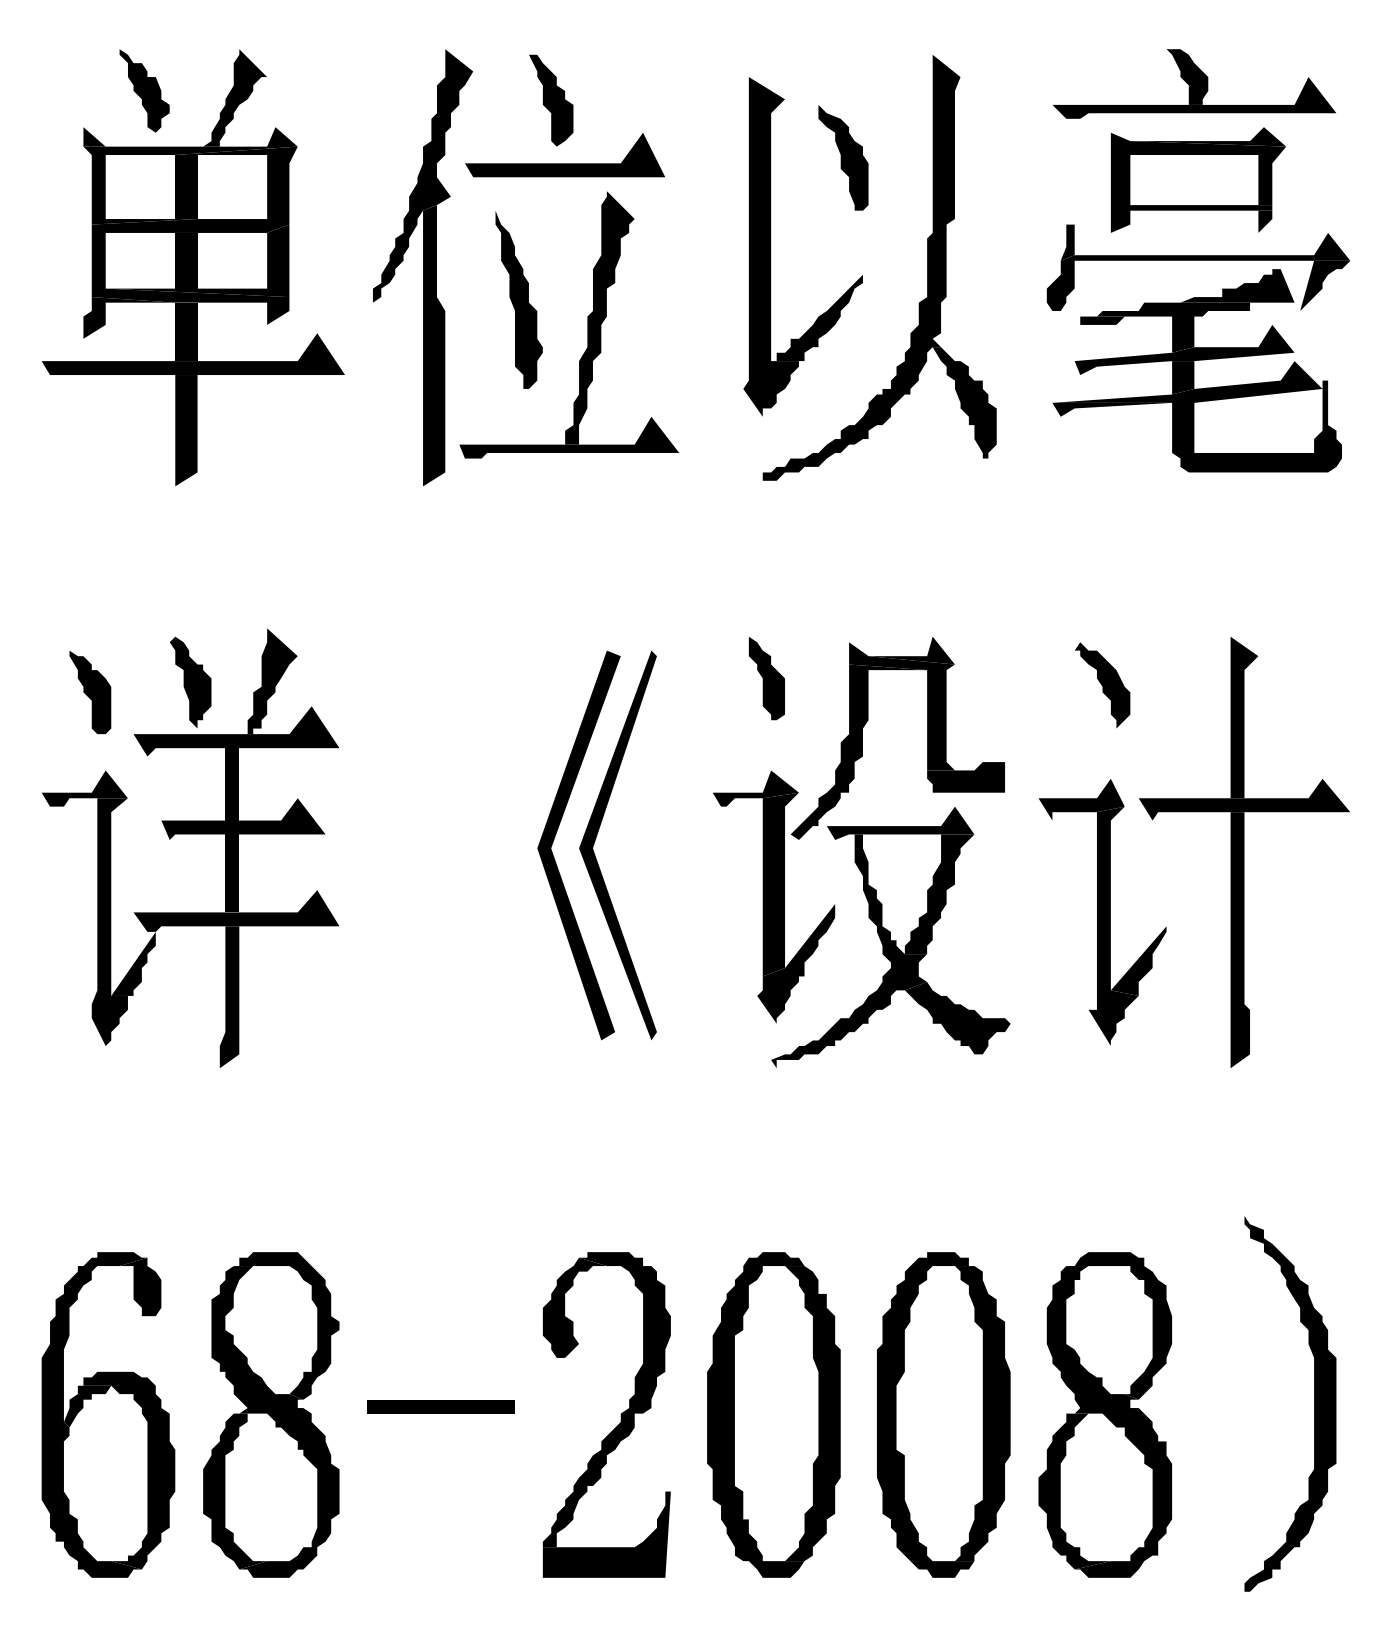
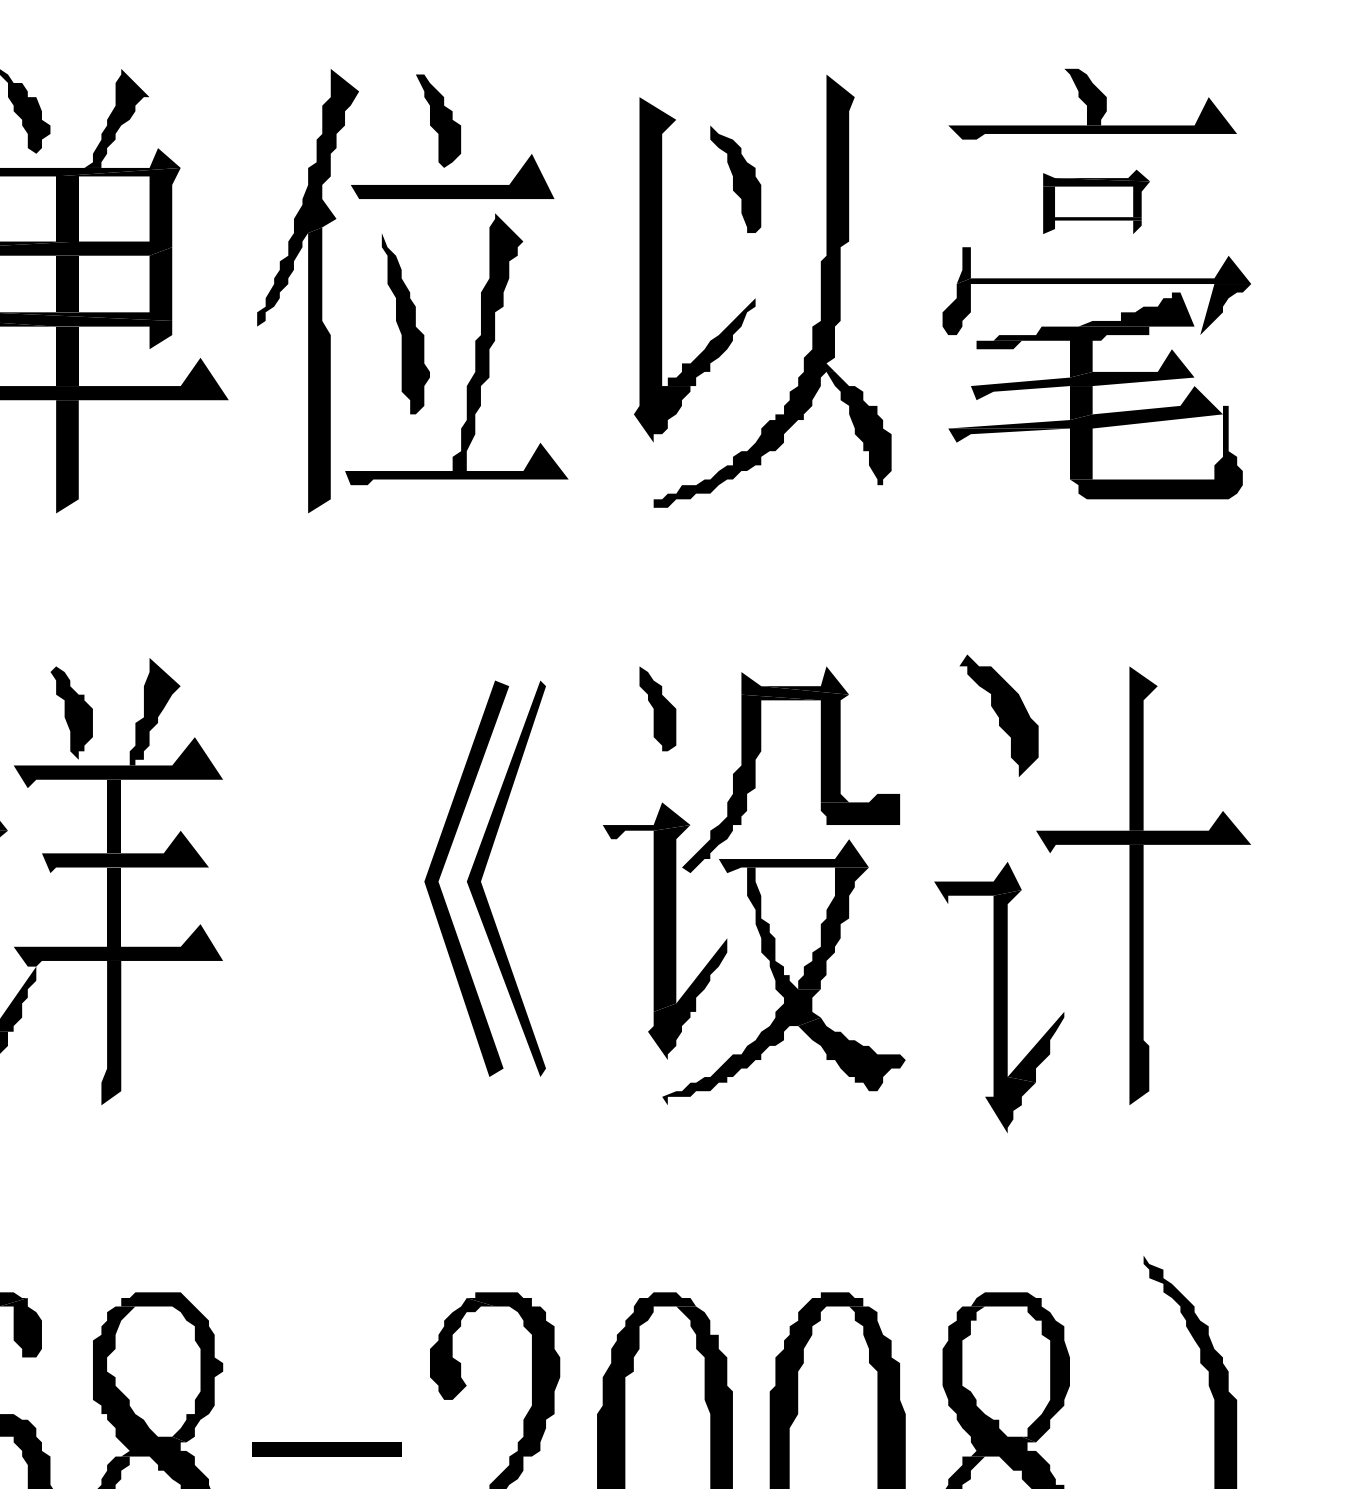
part: (1197, 179) -> (1095, 201), size x0.6
part: (1102, 685) -> (999, 716), size x1.4
part: (1102, 912) -> (999, 997), moved

